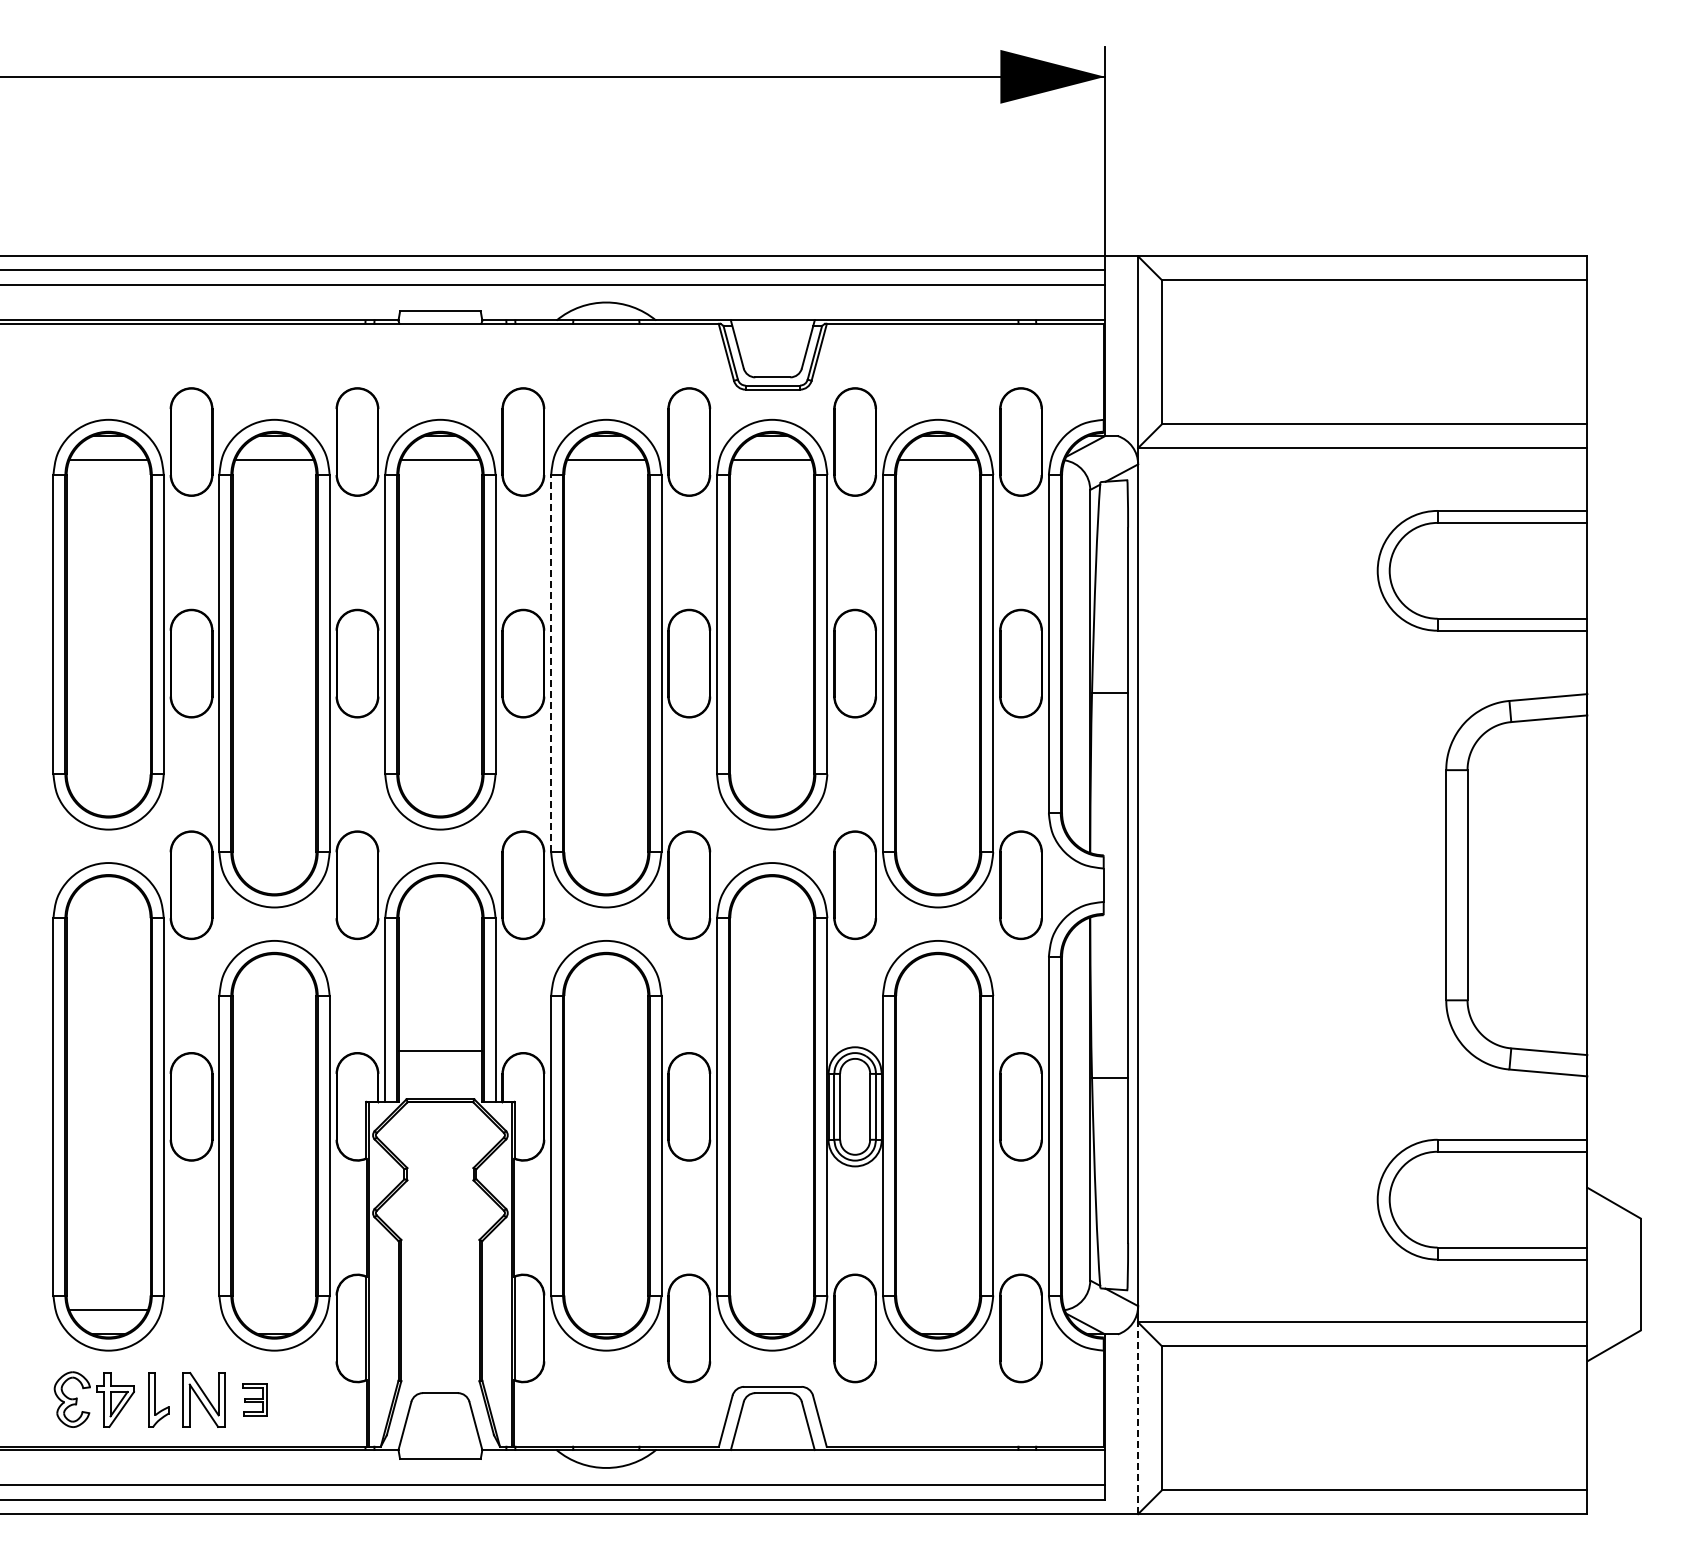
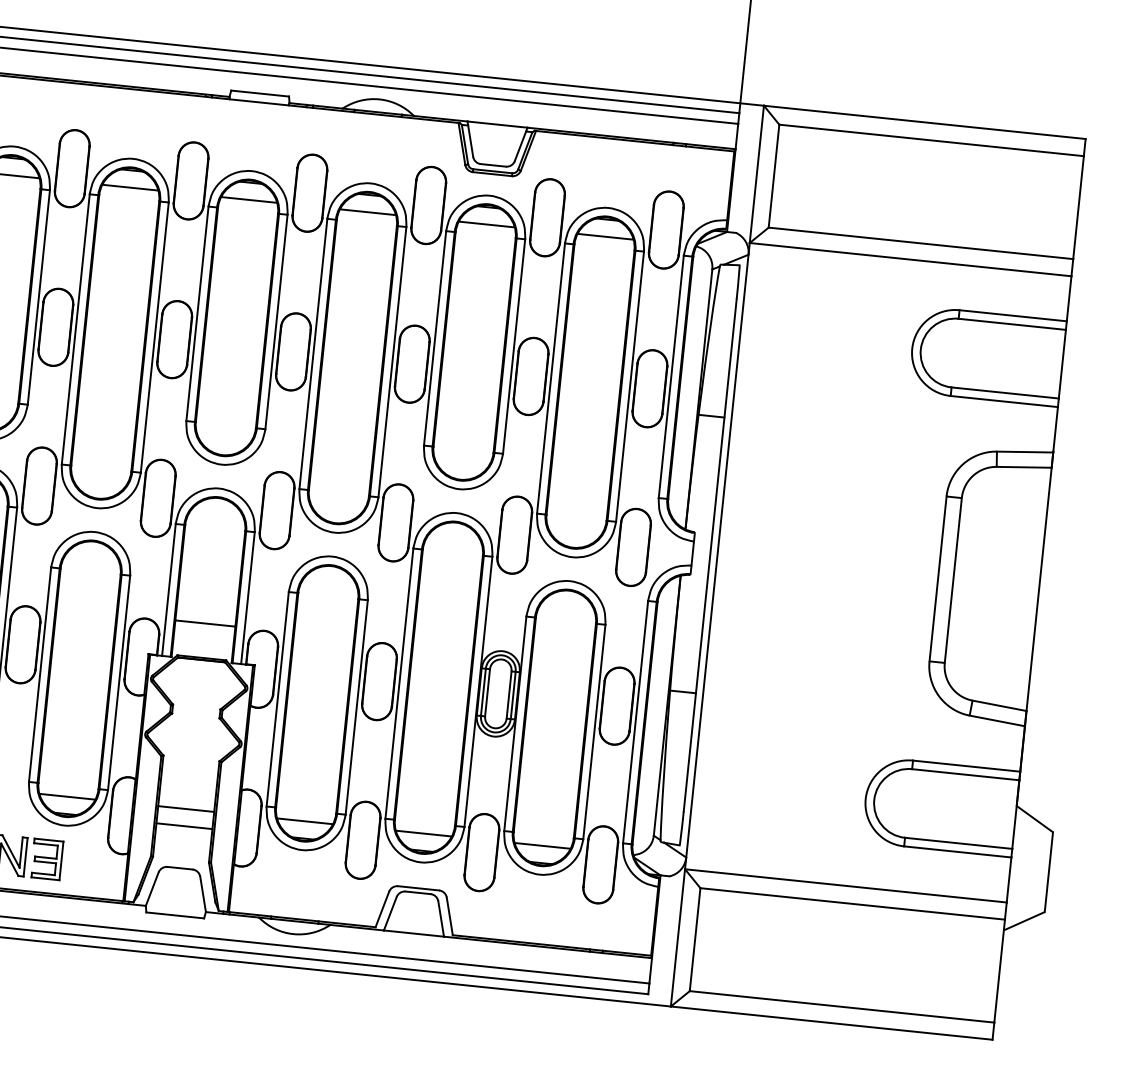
line: (551, 663) -> (313, 353), dashed -> solid
line: (274, 1310) -> (67, 796), added
line: (440, 1310) -> (186, 809), added
line: (606, 1310) -> (305, 821), added
line: (772, 1310) -> (424, 833), added
line: (937, 1310) -> (542, 845), added
line: (440, 1334) -> (184, 826), added
part: (254, 1399) -> (46, 859), size x1.67
line: (1138, 1418) -> (678, 938), dashed -> solid

